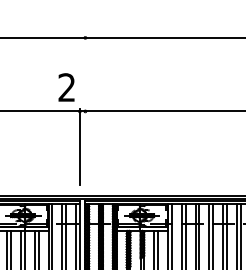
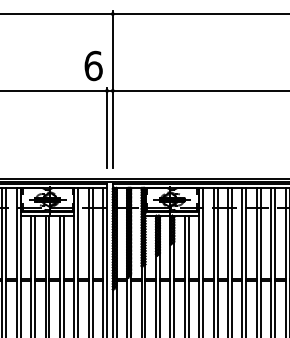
text: (66, 87) -> (93, 65), 2 -> 6
line: (85, 110) -> (112, 89), added

